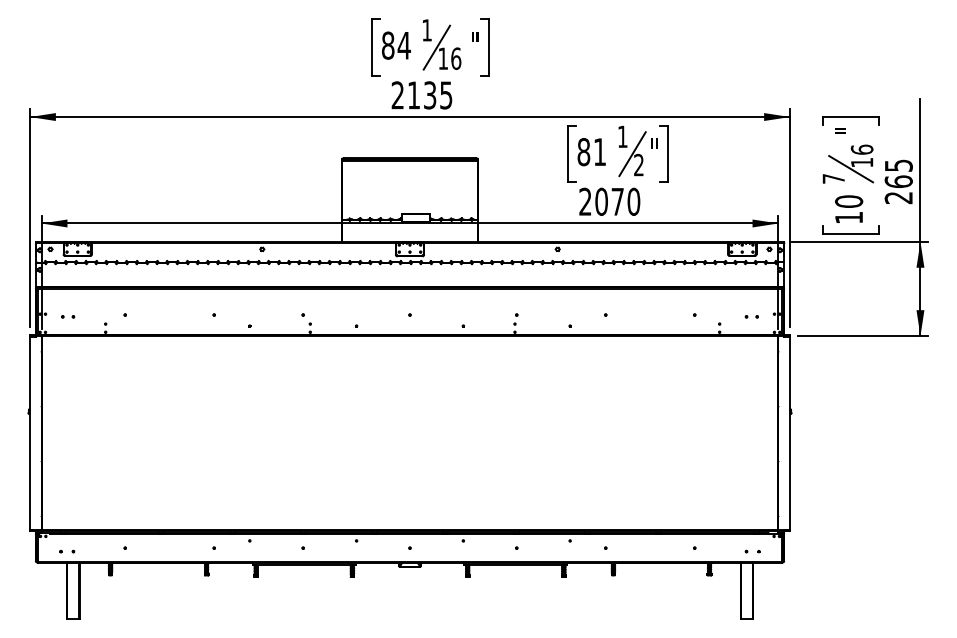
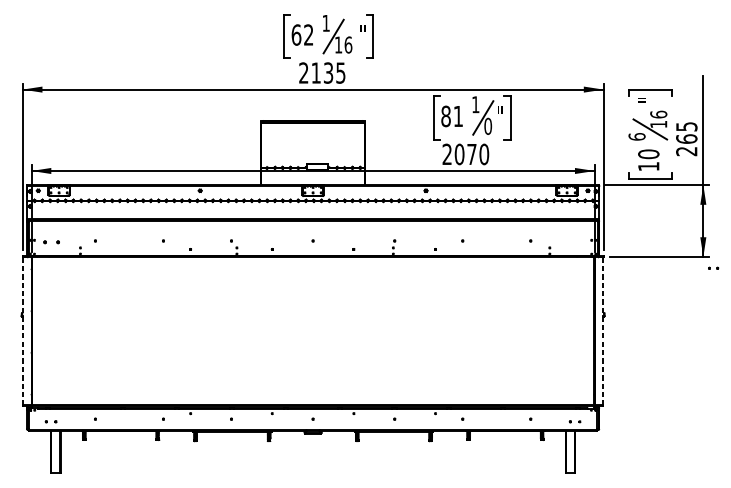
text: (396, 45) -> (302, 34), 84 -> 62
text: (639, 165) -> (488, 126), 2 -> 0
text: (833, 178) -> (636, 136), 7 -> 6
part: (68, 316) -> (52, 242), size x1.6
part: (751, 316) -> (713, 268), moved
line: (30, 433) -> (23, 331), solid -> dashed
line: (789, 433) -> (603, 331), solid -> dashed

